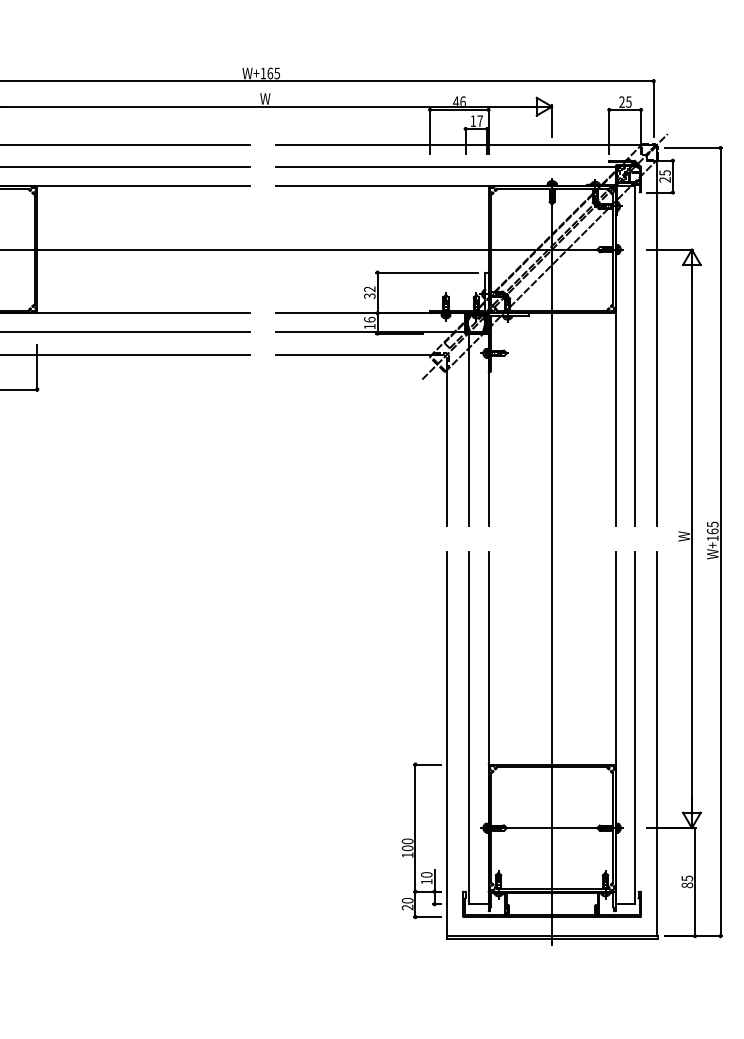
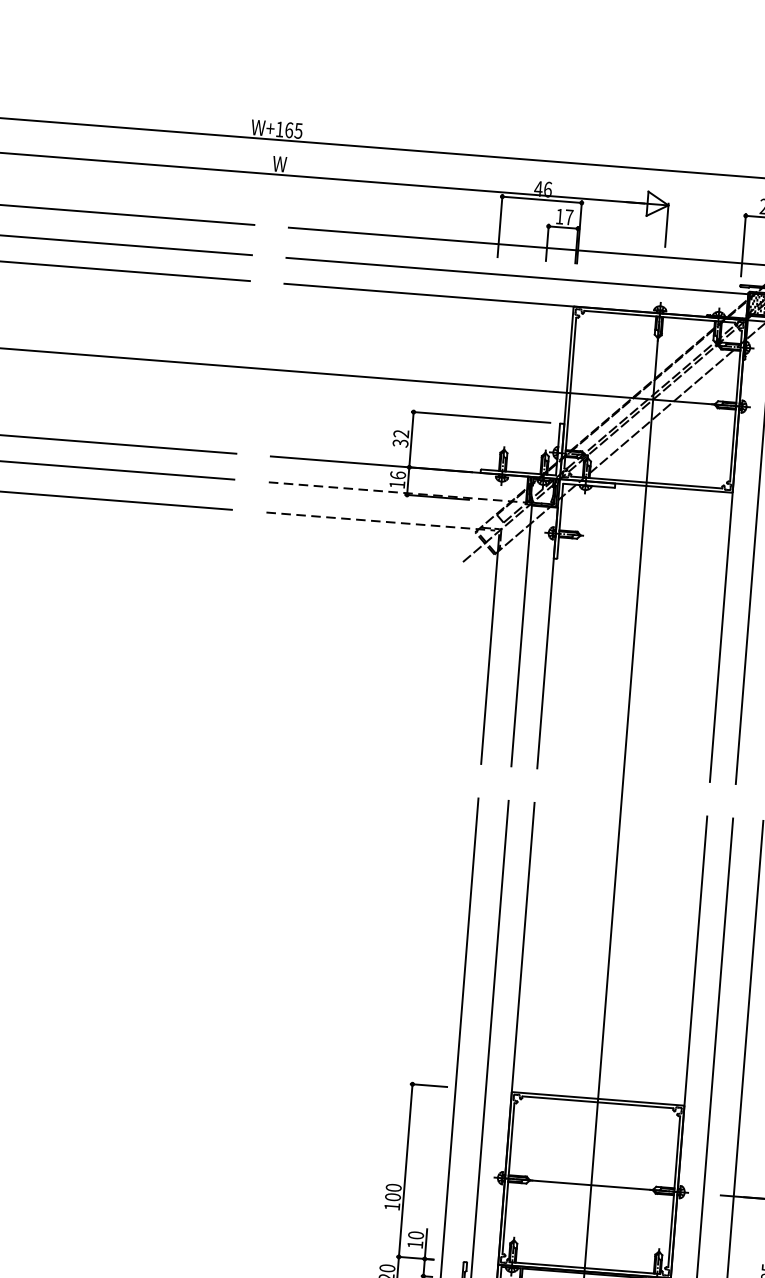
line: (370, 332) -> (397, 492), solid -> dashed
line: (360, 354) -> (381, 521), solid -> dashed

